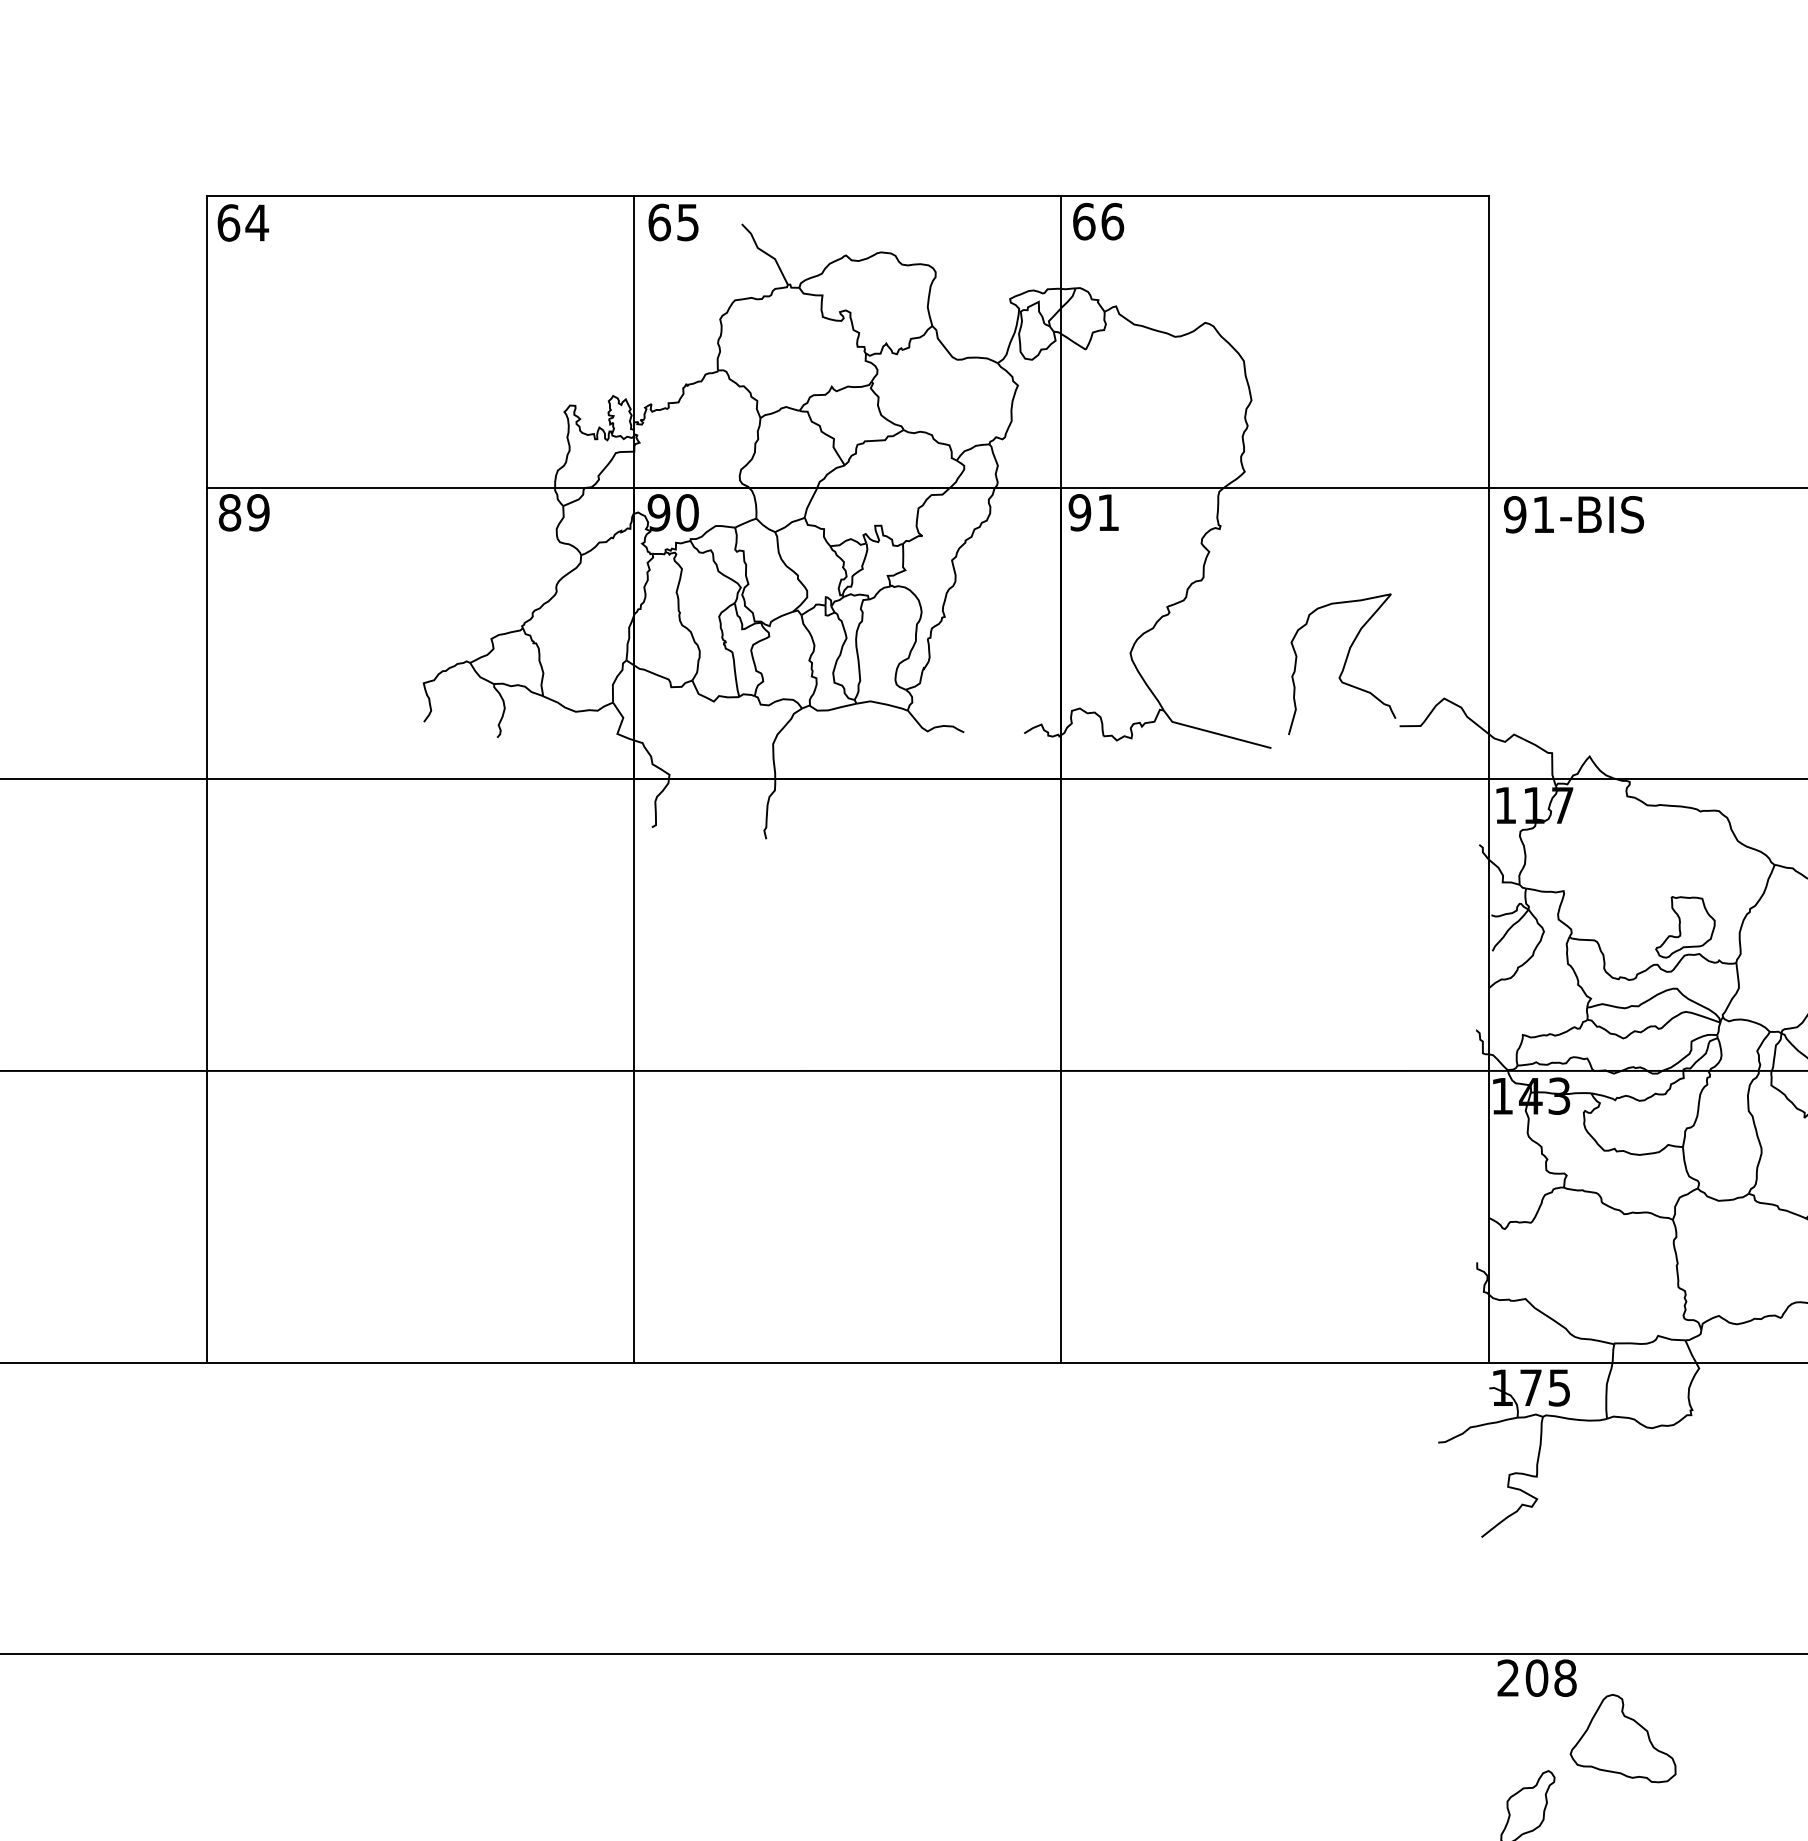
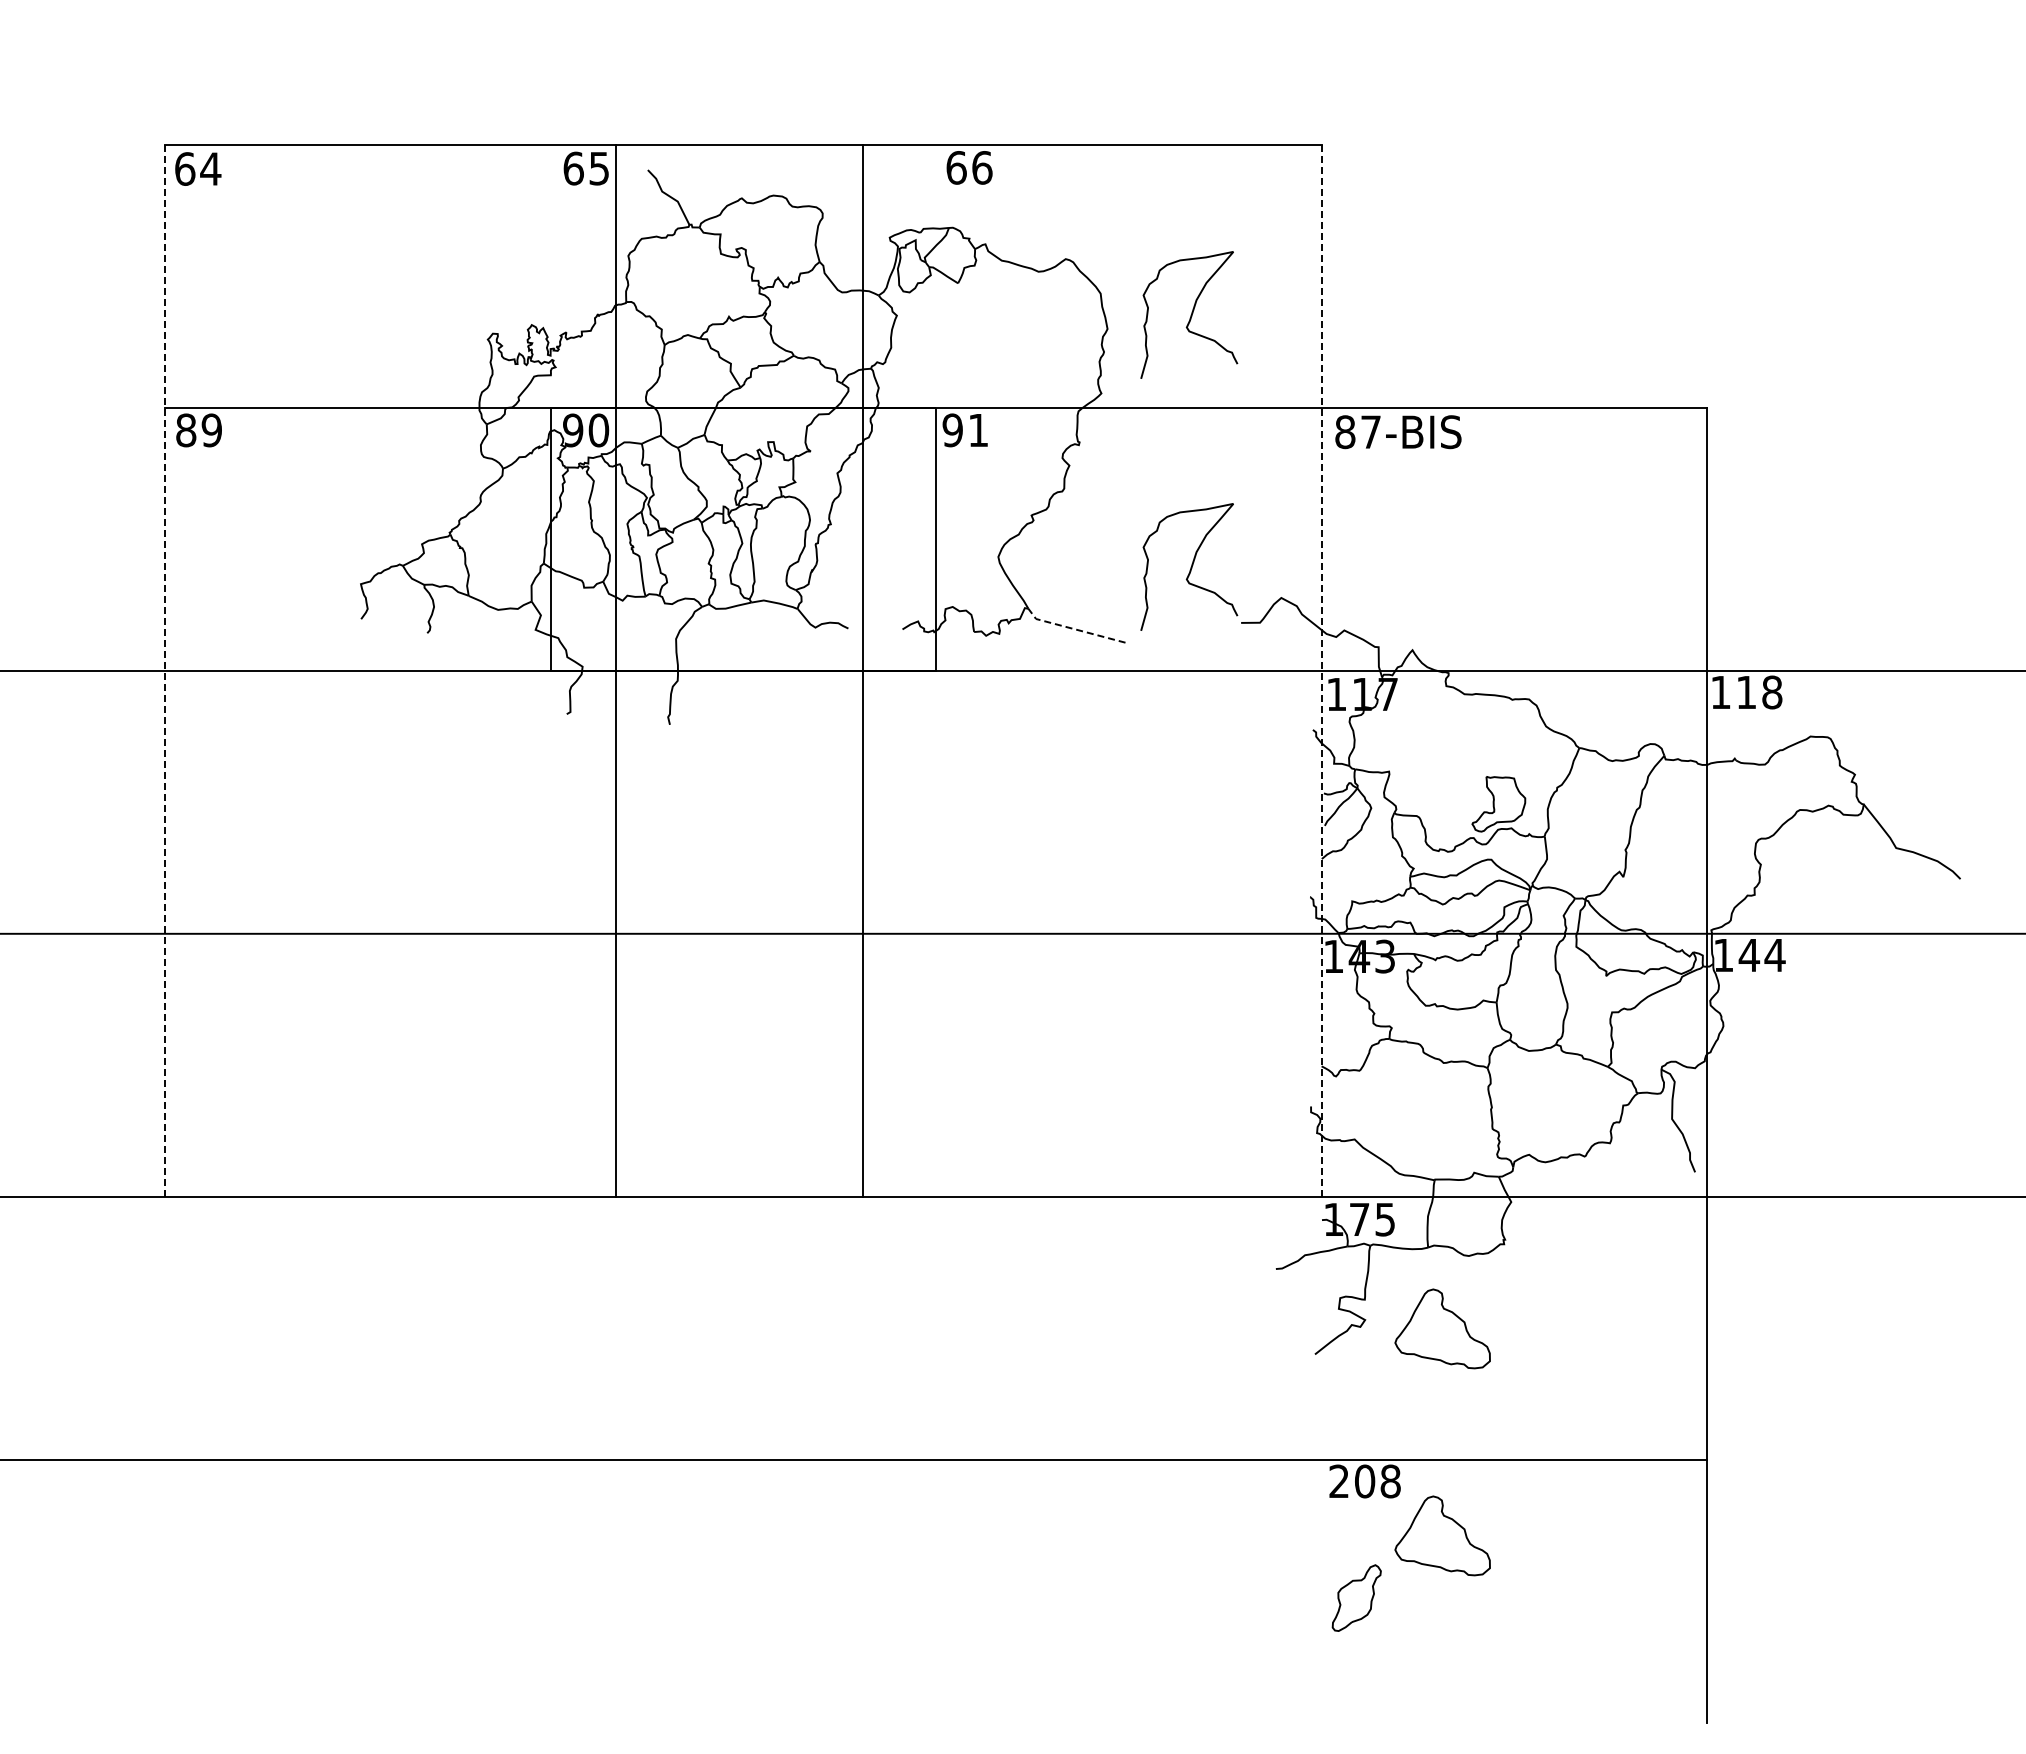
curve: (1343, 385) -> (1190, 315), added
text: (1528, 515) -> (1357, 432), 91-BIS -> 87-BIS
line: (1213, 732) -> (1073, 628), solid -> dashed
line: (633, 778) -> (615, 670), moved
line: (1061, 778) -> (863, 670), moved
line: (206, 780) -> (165, 671), solid -> dashed
line: (1488, 780) -> (1321, 671), solid -> dashed
part: (1622, 1508) -> (1442, 1328), added

